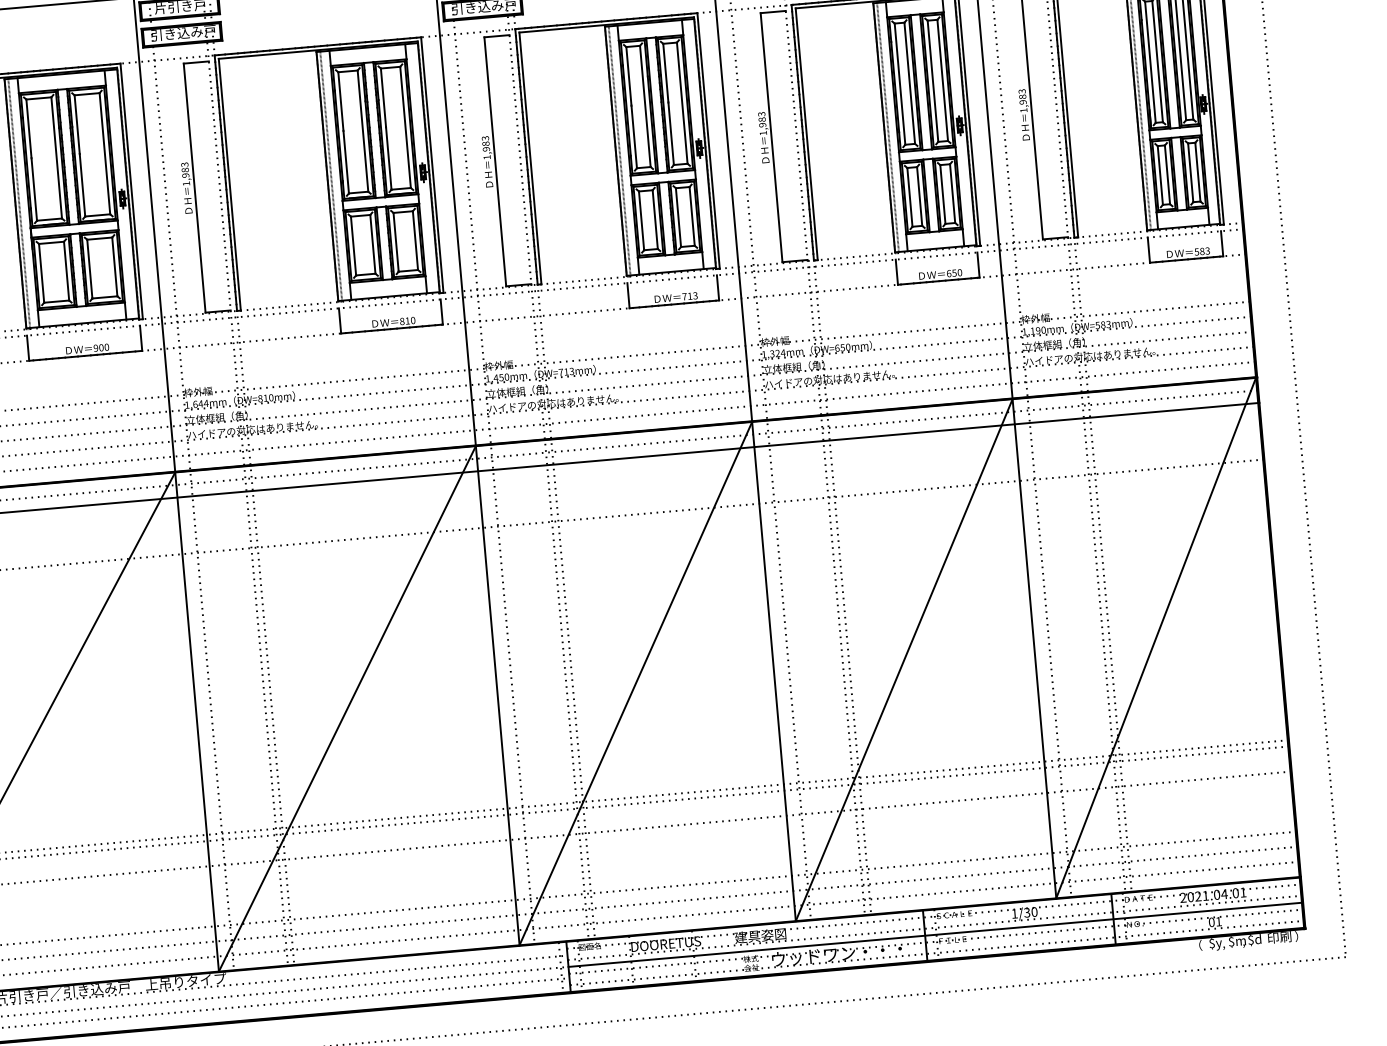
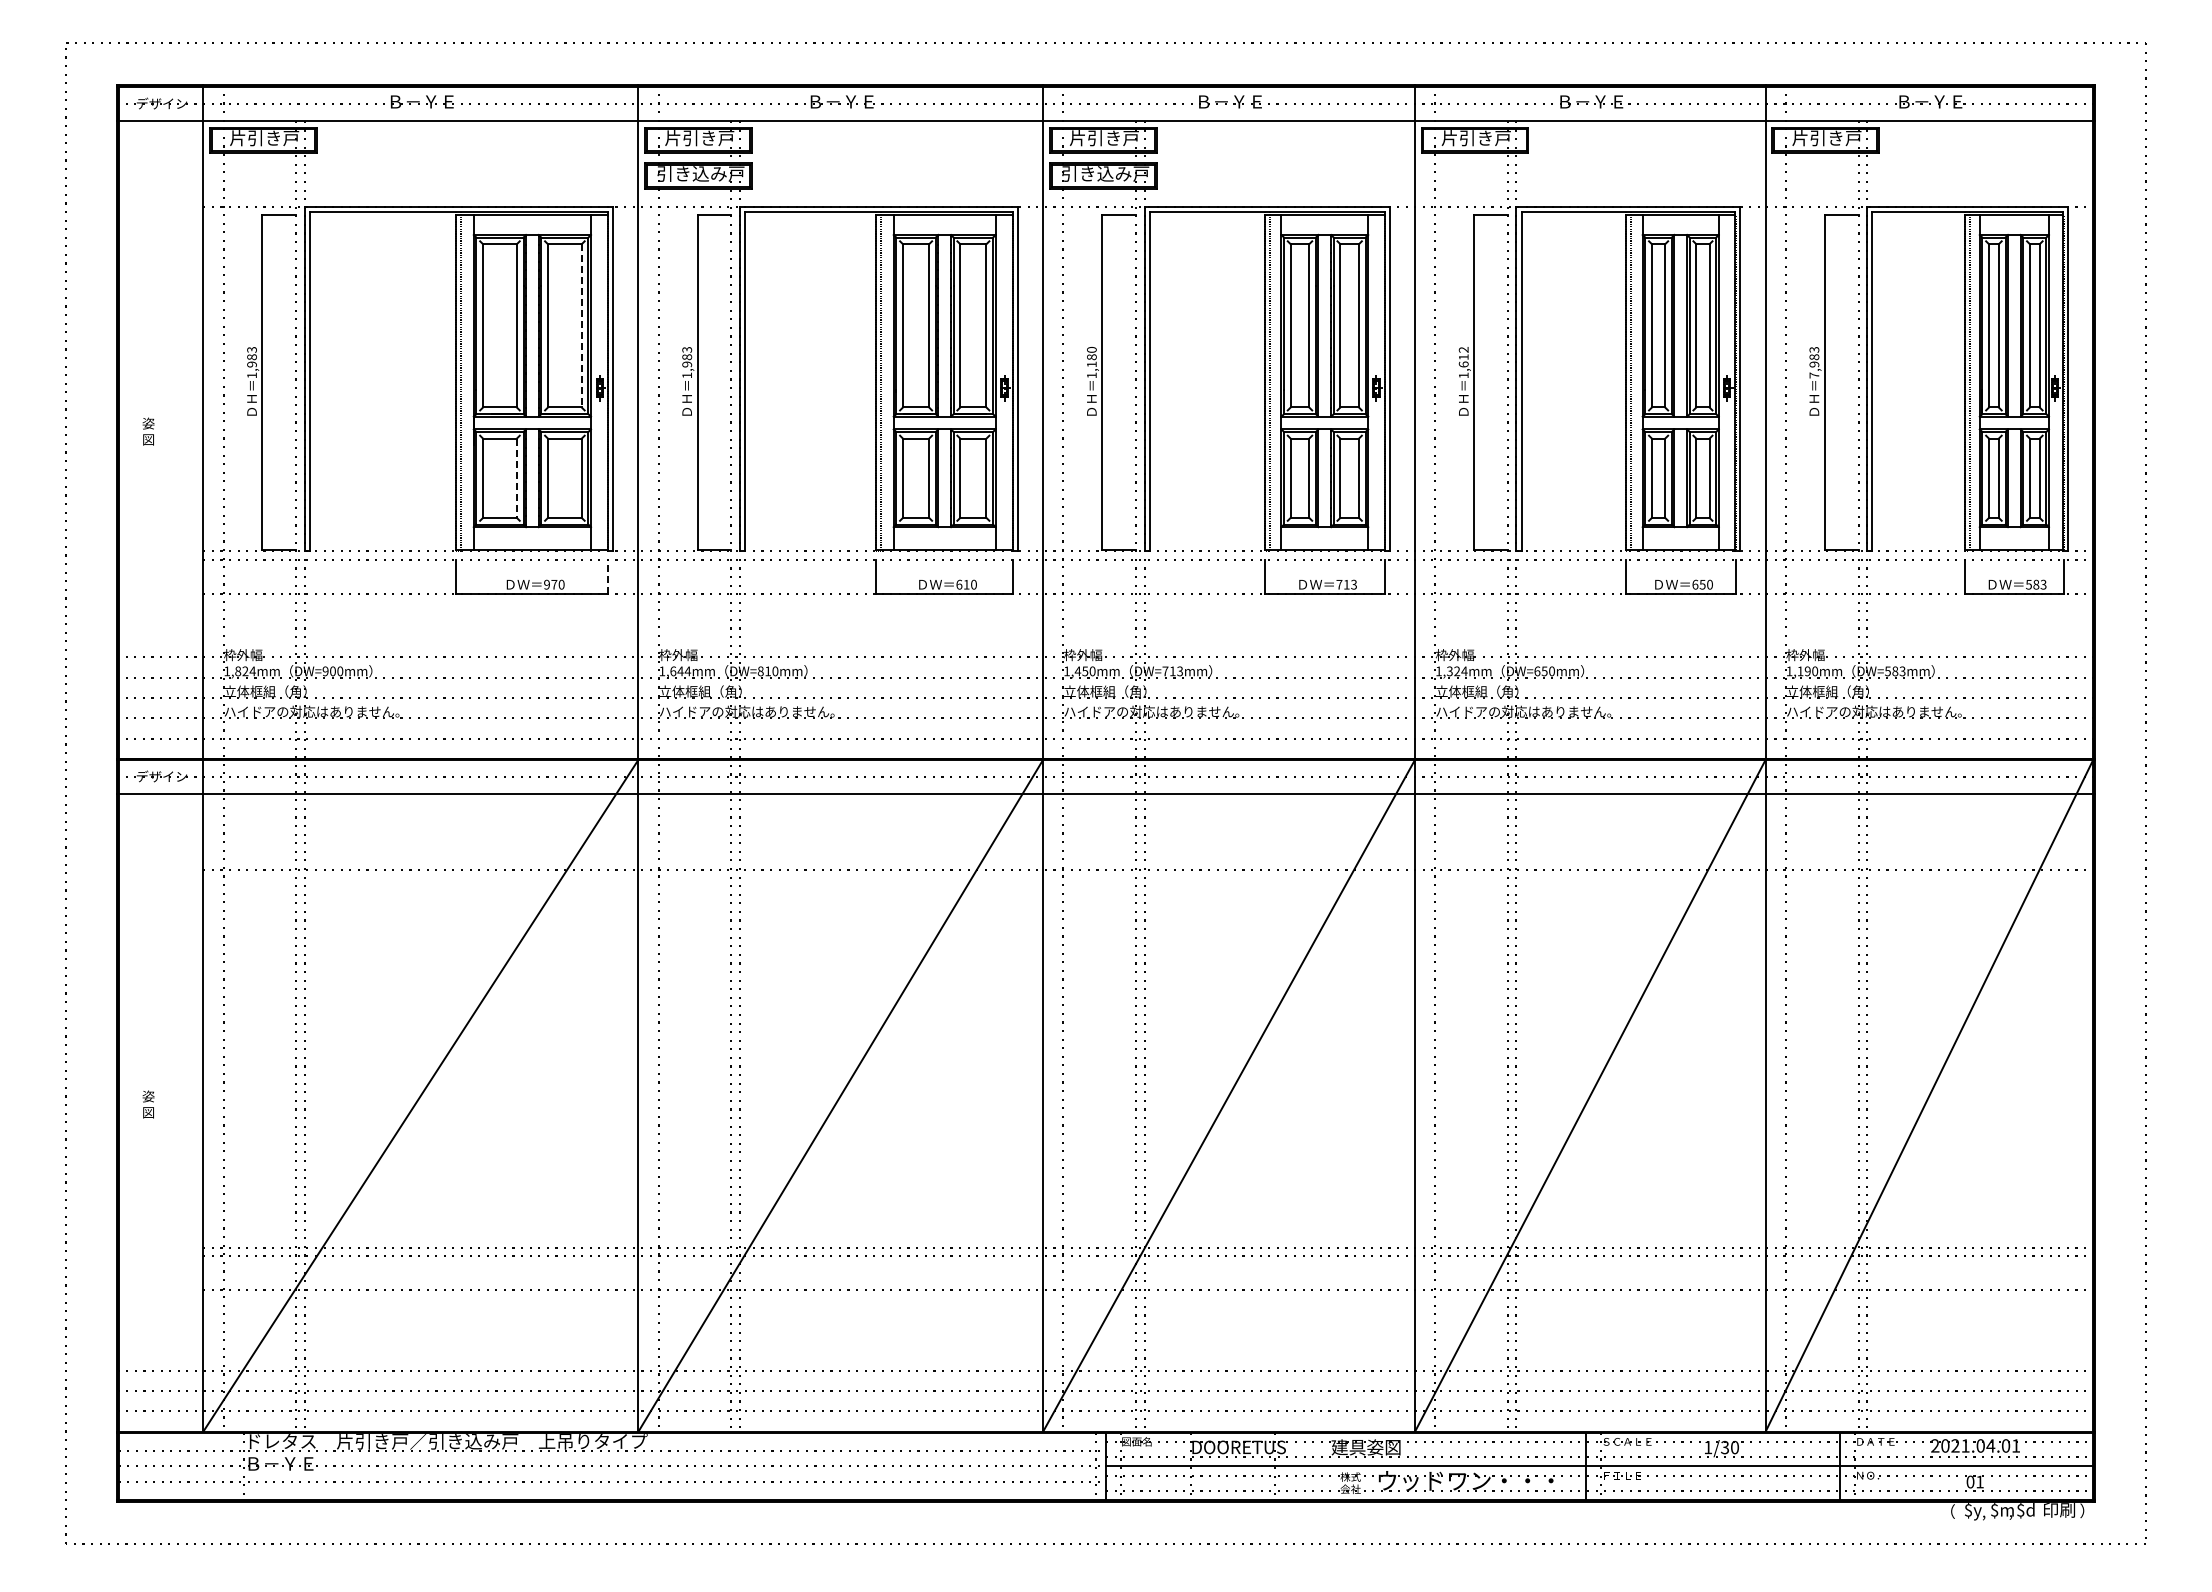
text: (1023, 110) -> (1814, 375), 1,983 -> 7,983
text: (762, 119) -> (1463, 357), 1,983 -> 1,612
text: (485, 143) -> (1091, 356), 1,983 -> 1,180
line: (104, 153) -> (581, 325), solid -> dashed
line: (66, 271) -> (516, 478), solid -> dashed
text: (402, 321) -> (959, 584), 810 -> 610
line: (141, 338) -> (608, 576), solid -> dashed
text: (101, 347) -> (554, 584), 900 -> 970

